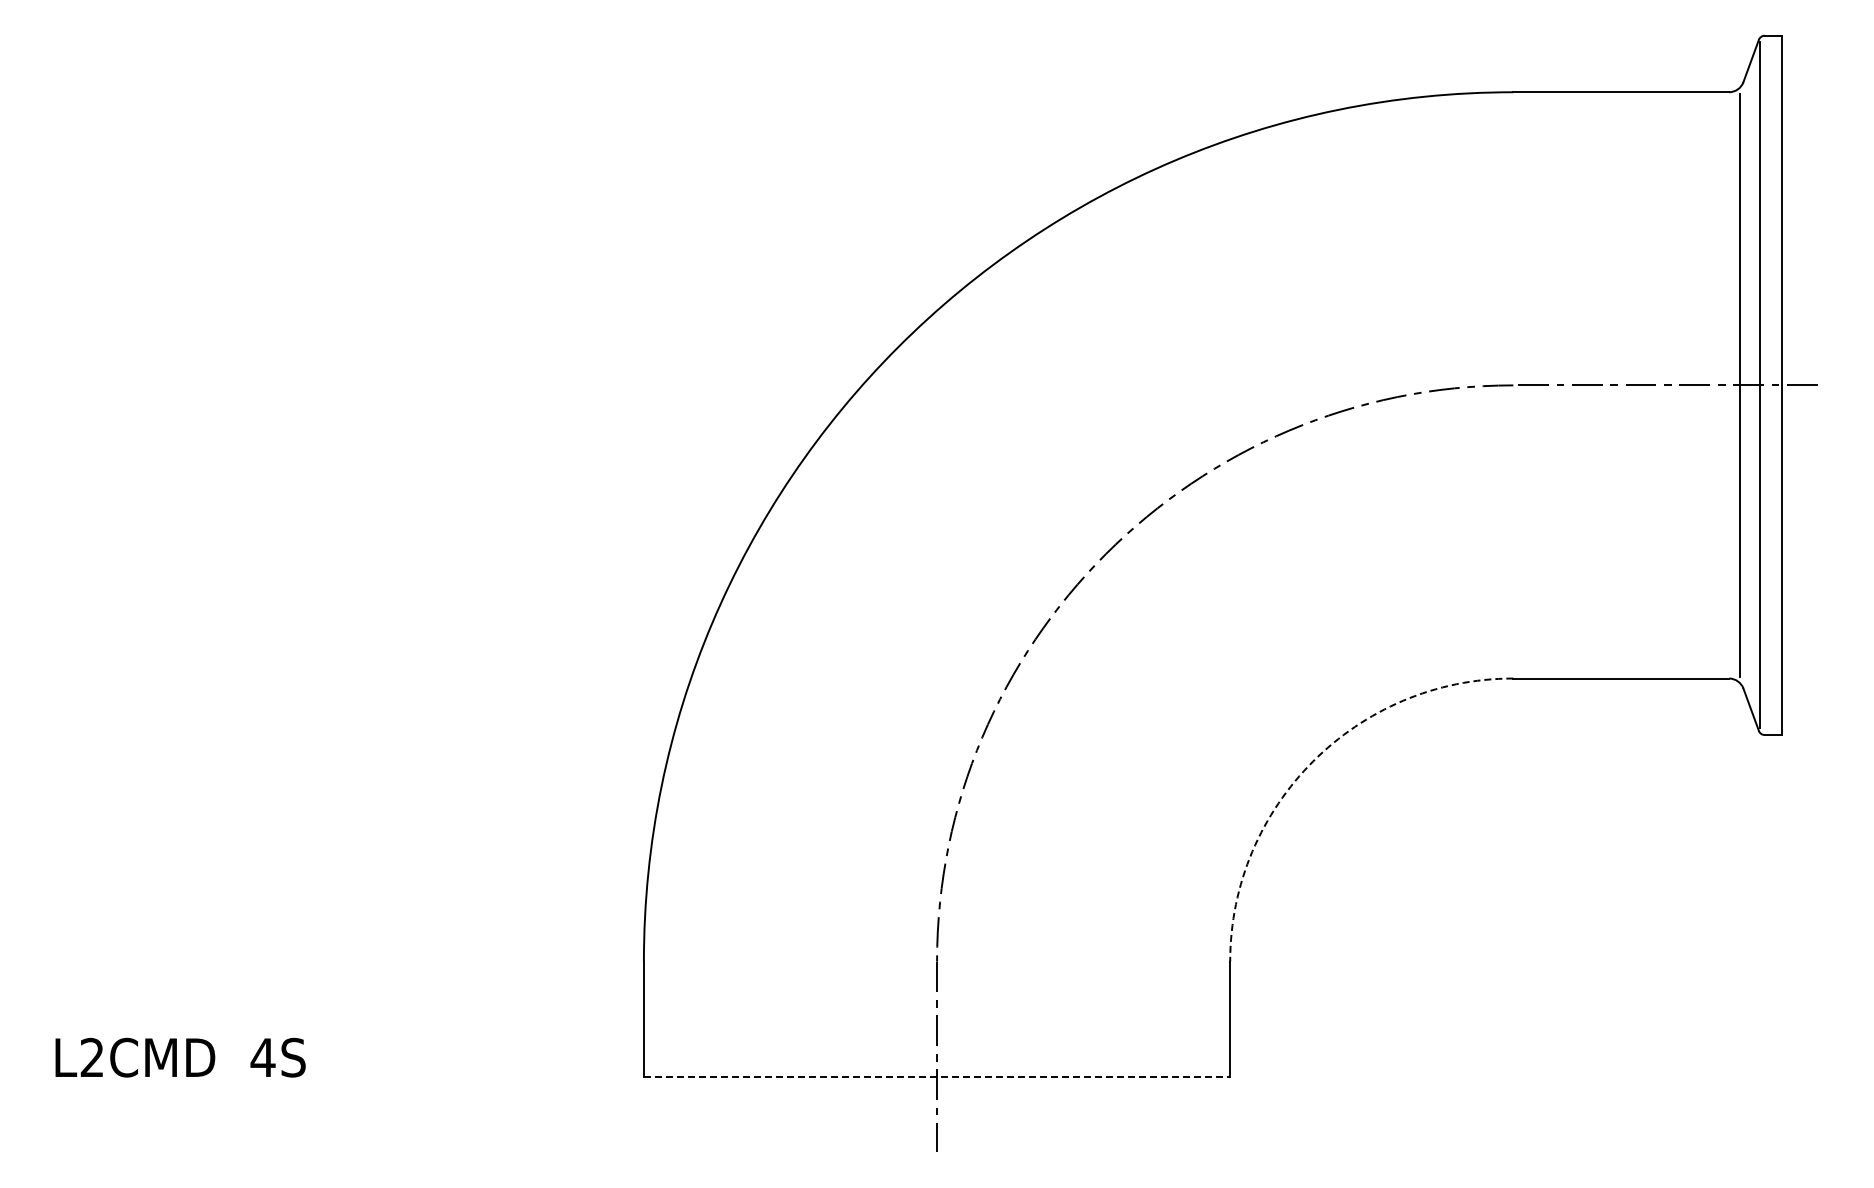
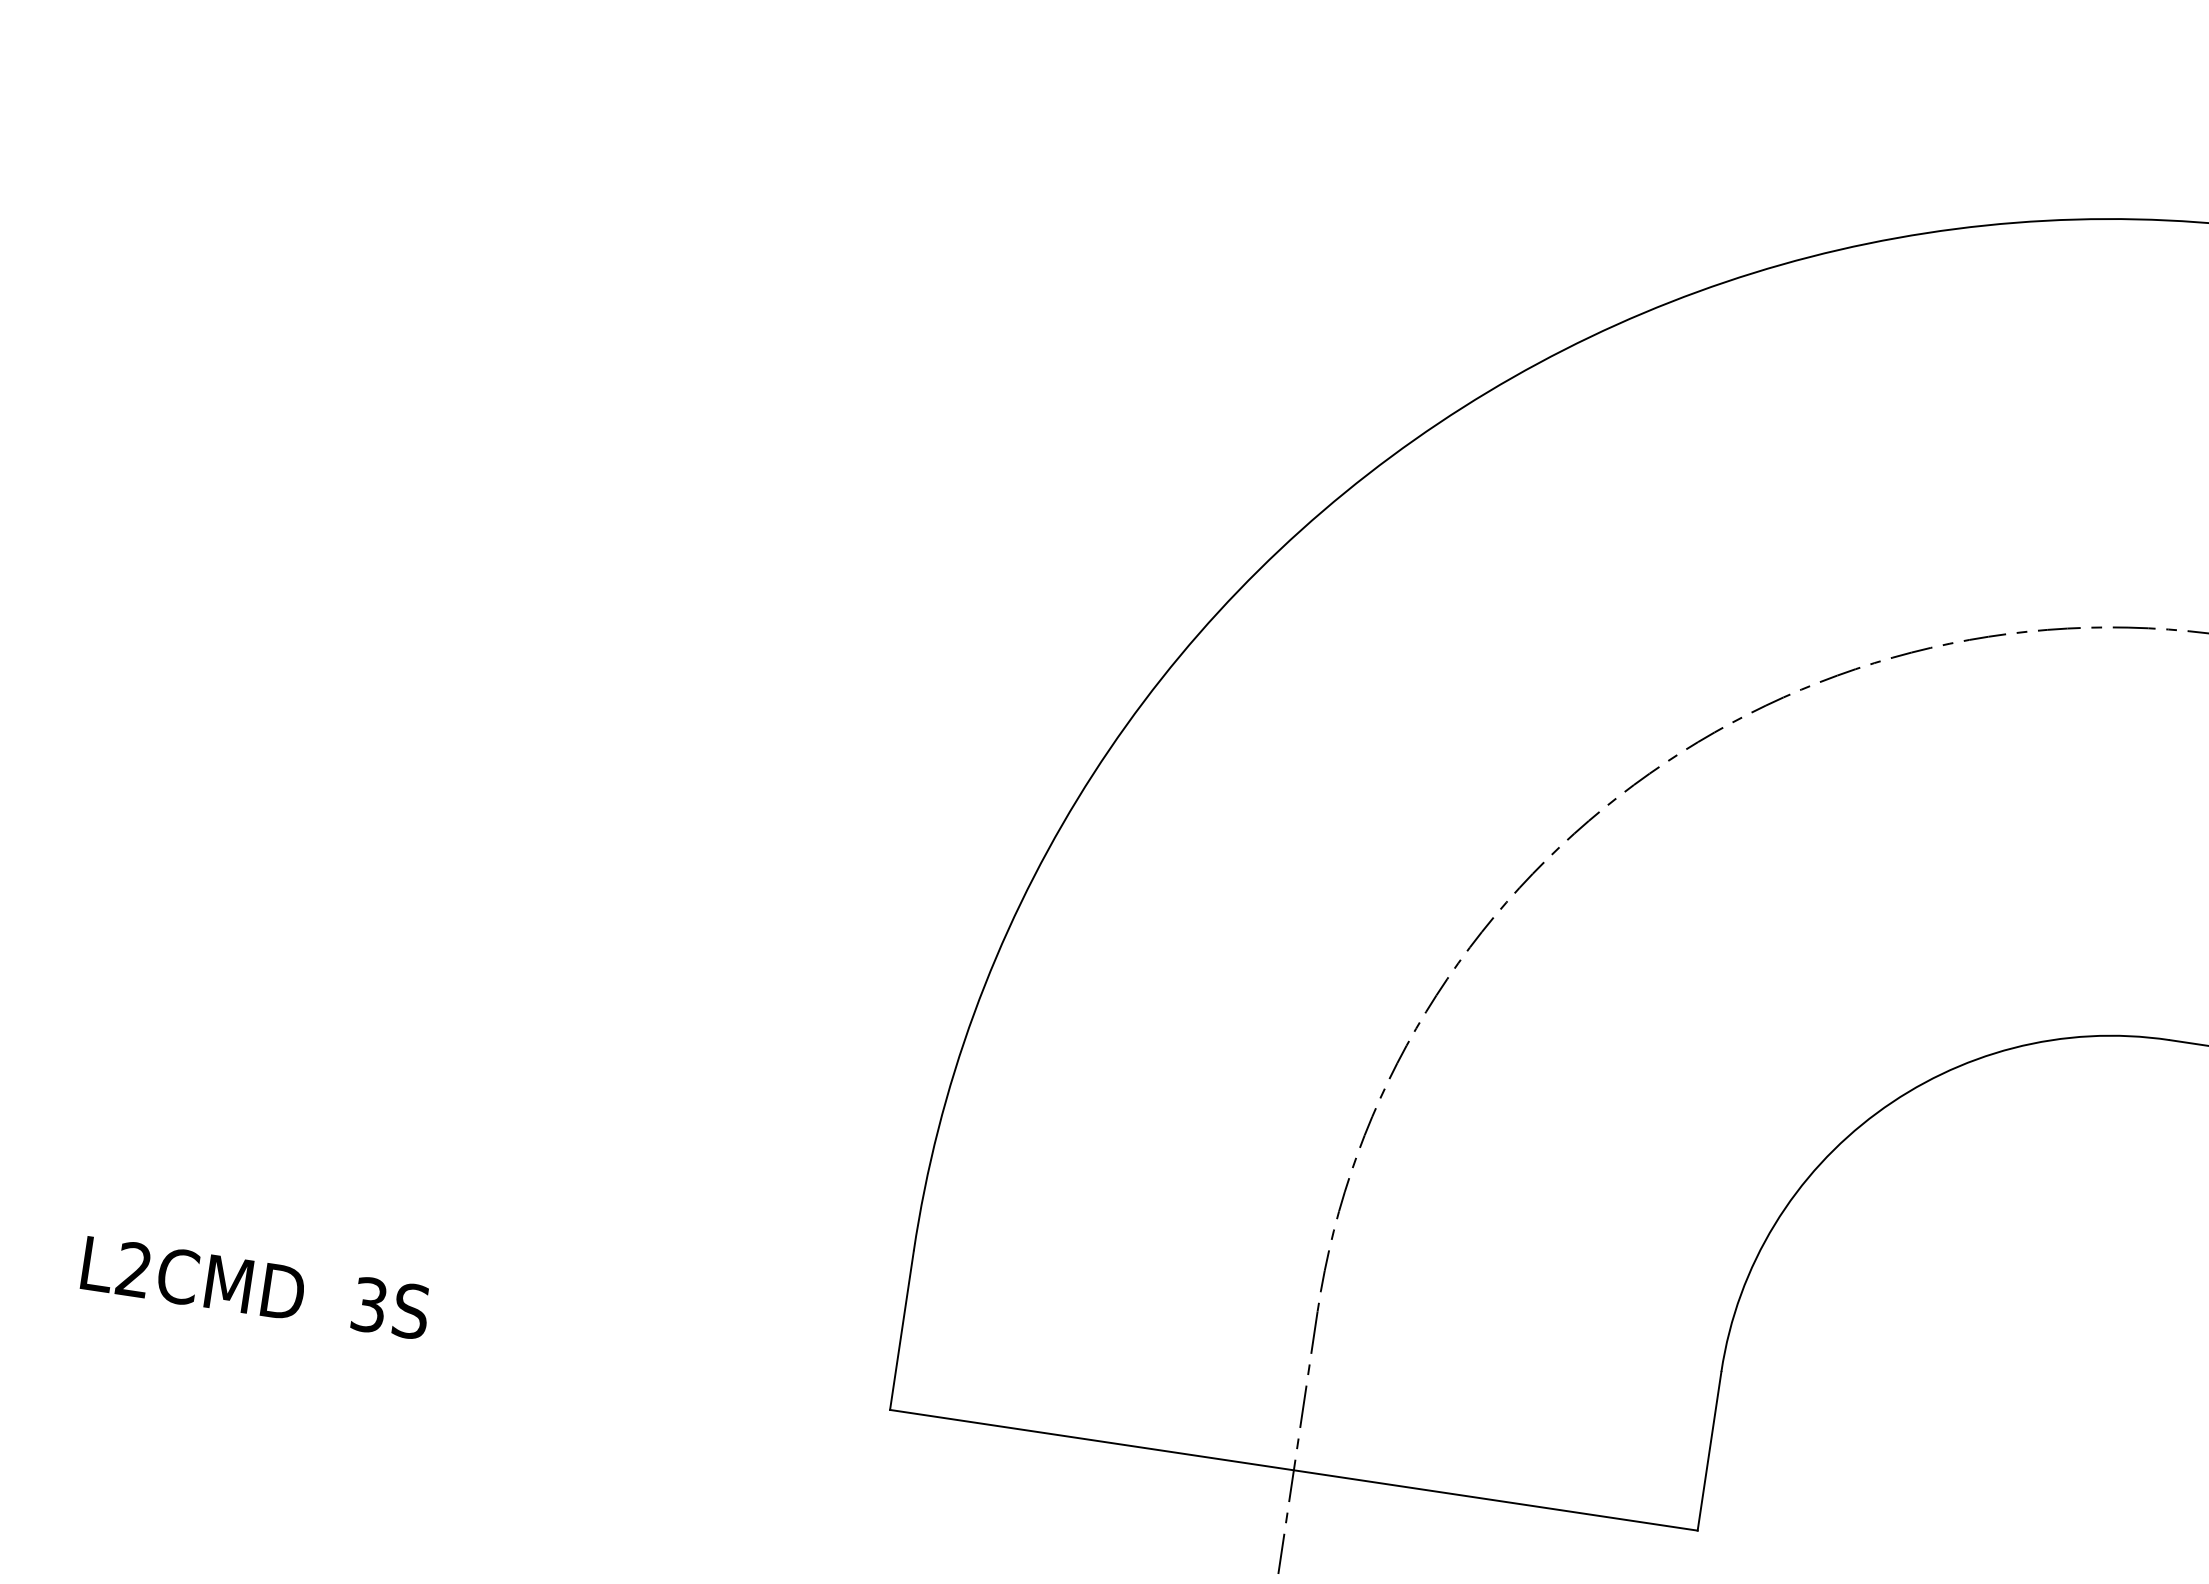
arc: (1313, 761) -> (1877, 1113), dashed -> solid
text: (262, 1057) -> (368, 1304), 4S -> 3S
line: (937, 1076) -> (1294, 1469), dashed -> solid

